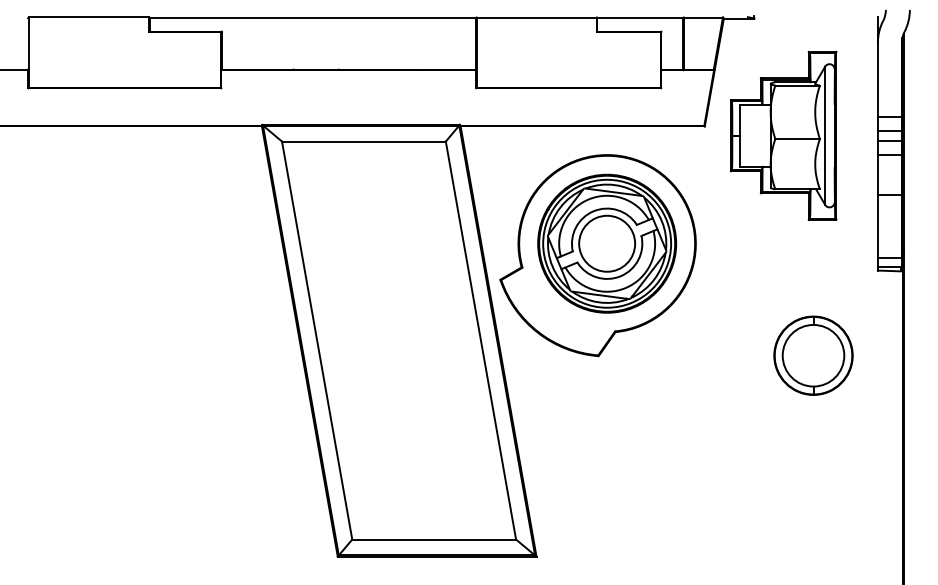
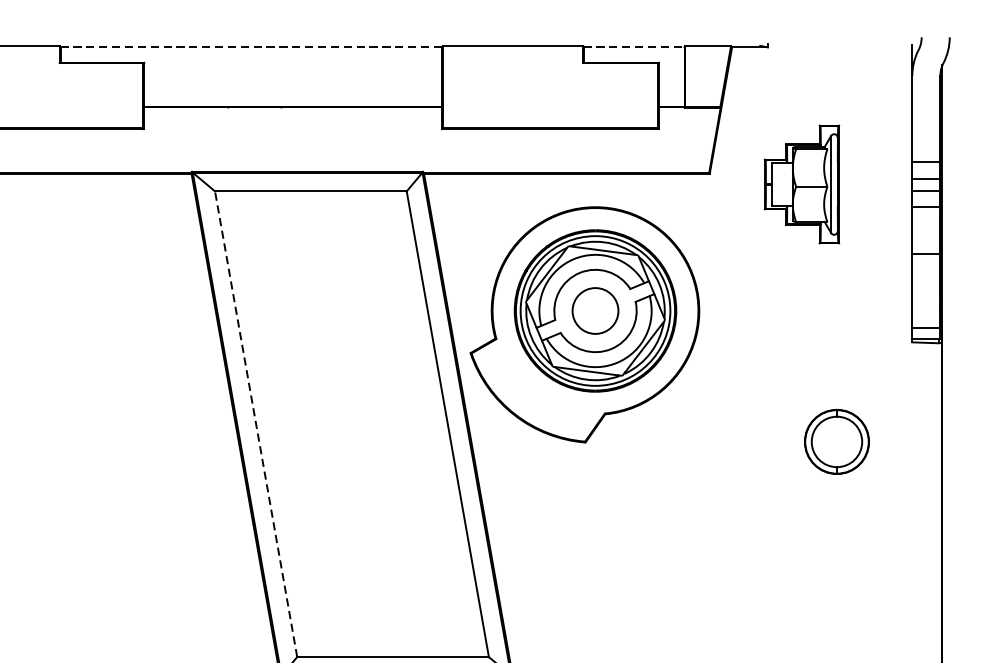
line: (313, 18) -> (251, 47), solid -> dashed
line: (640, 18) -> (634, 47), solid -> dashed
part: (783, 135) -> (801, 184), size x0.6
circle: (607, 243) -> (595, 310), size x0.7
line: (317, 340) -> (256, 424), solid -> dashed
part: (813, 355) -> (836, 441), size x0.7

